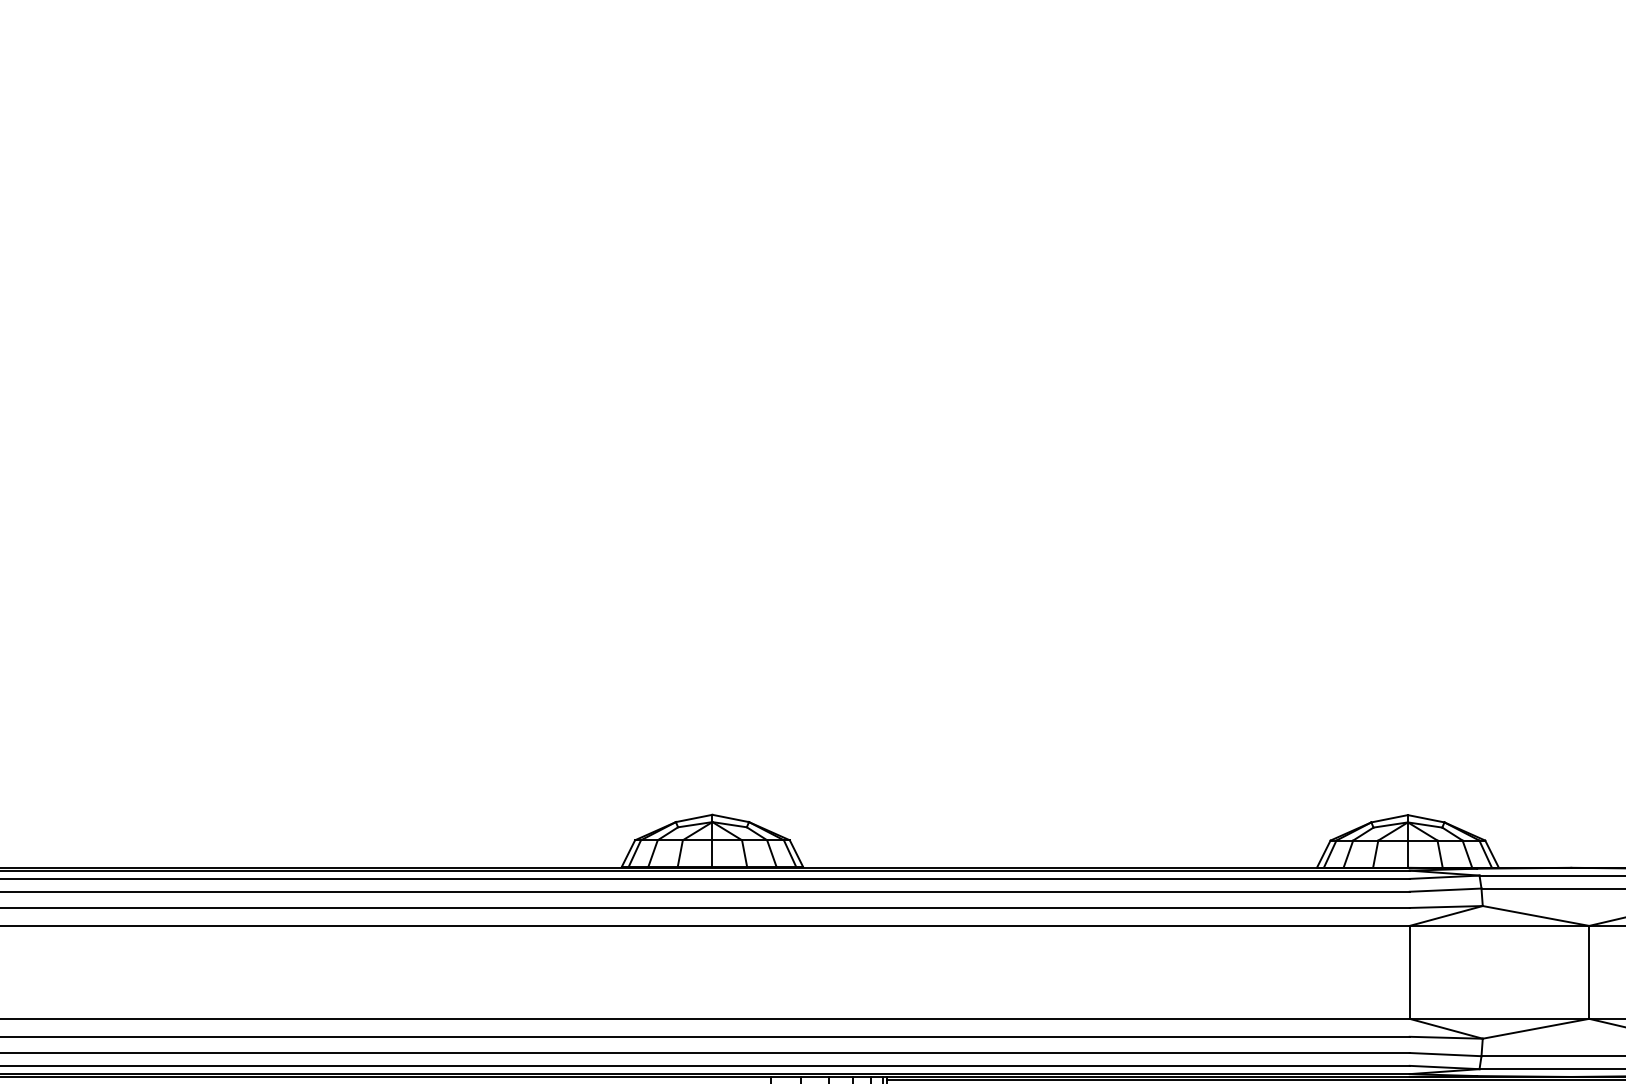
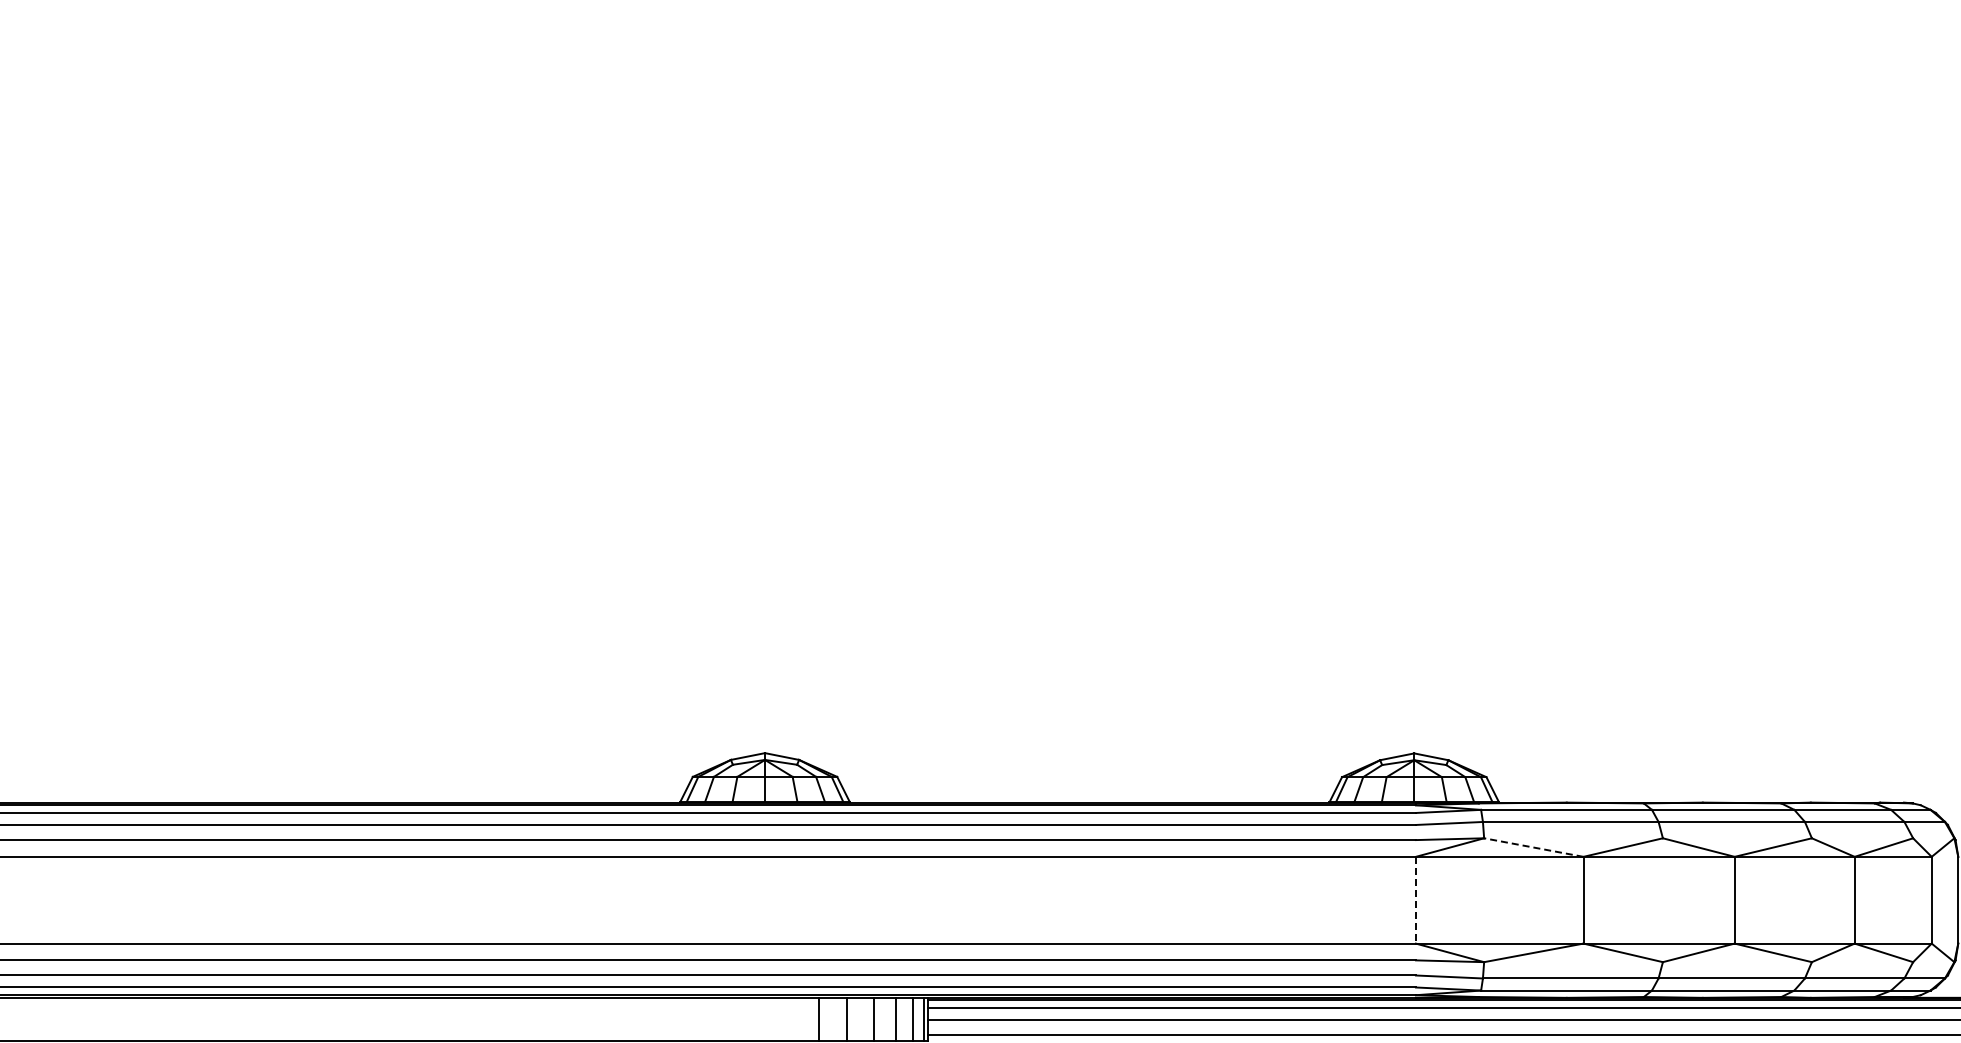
line: (1535, 915) -> (1533, 847), solid -> dashed
line: (1409, 972) -> (1415, 900), solid -> dashed

